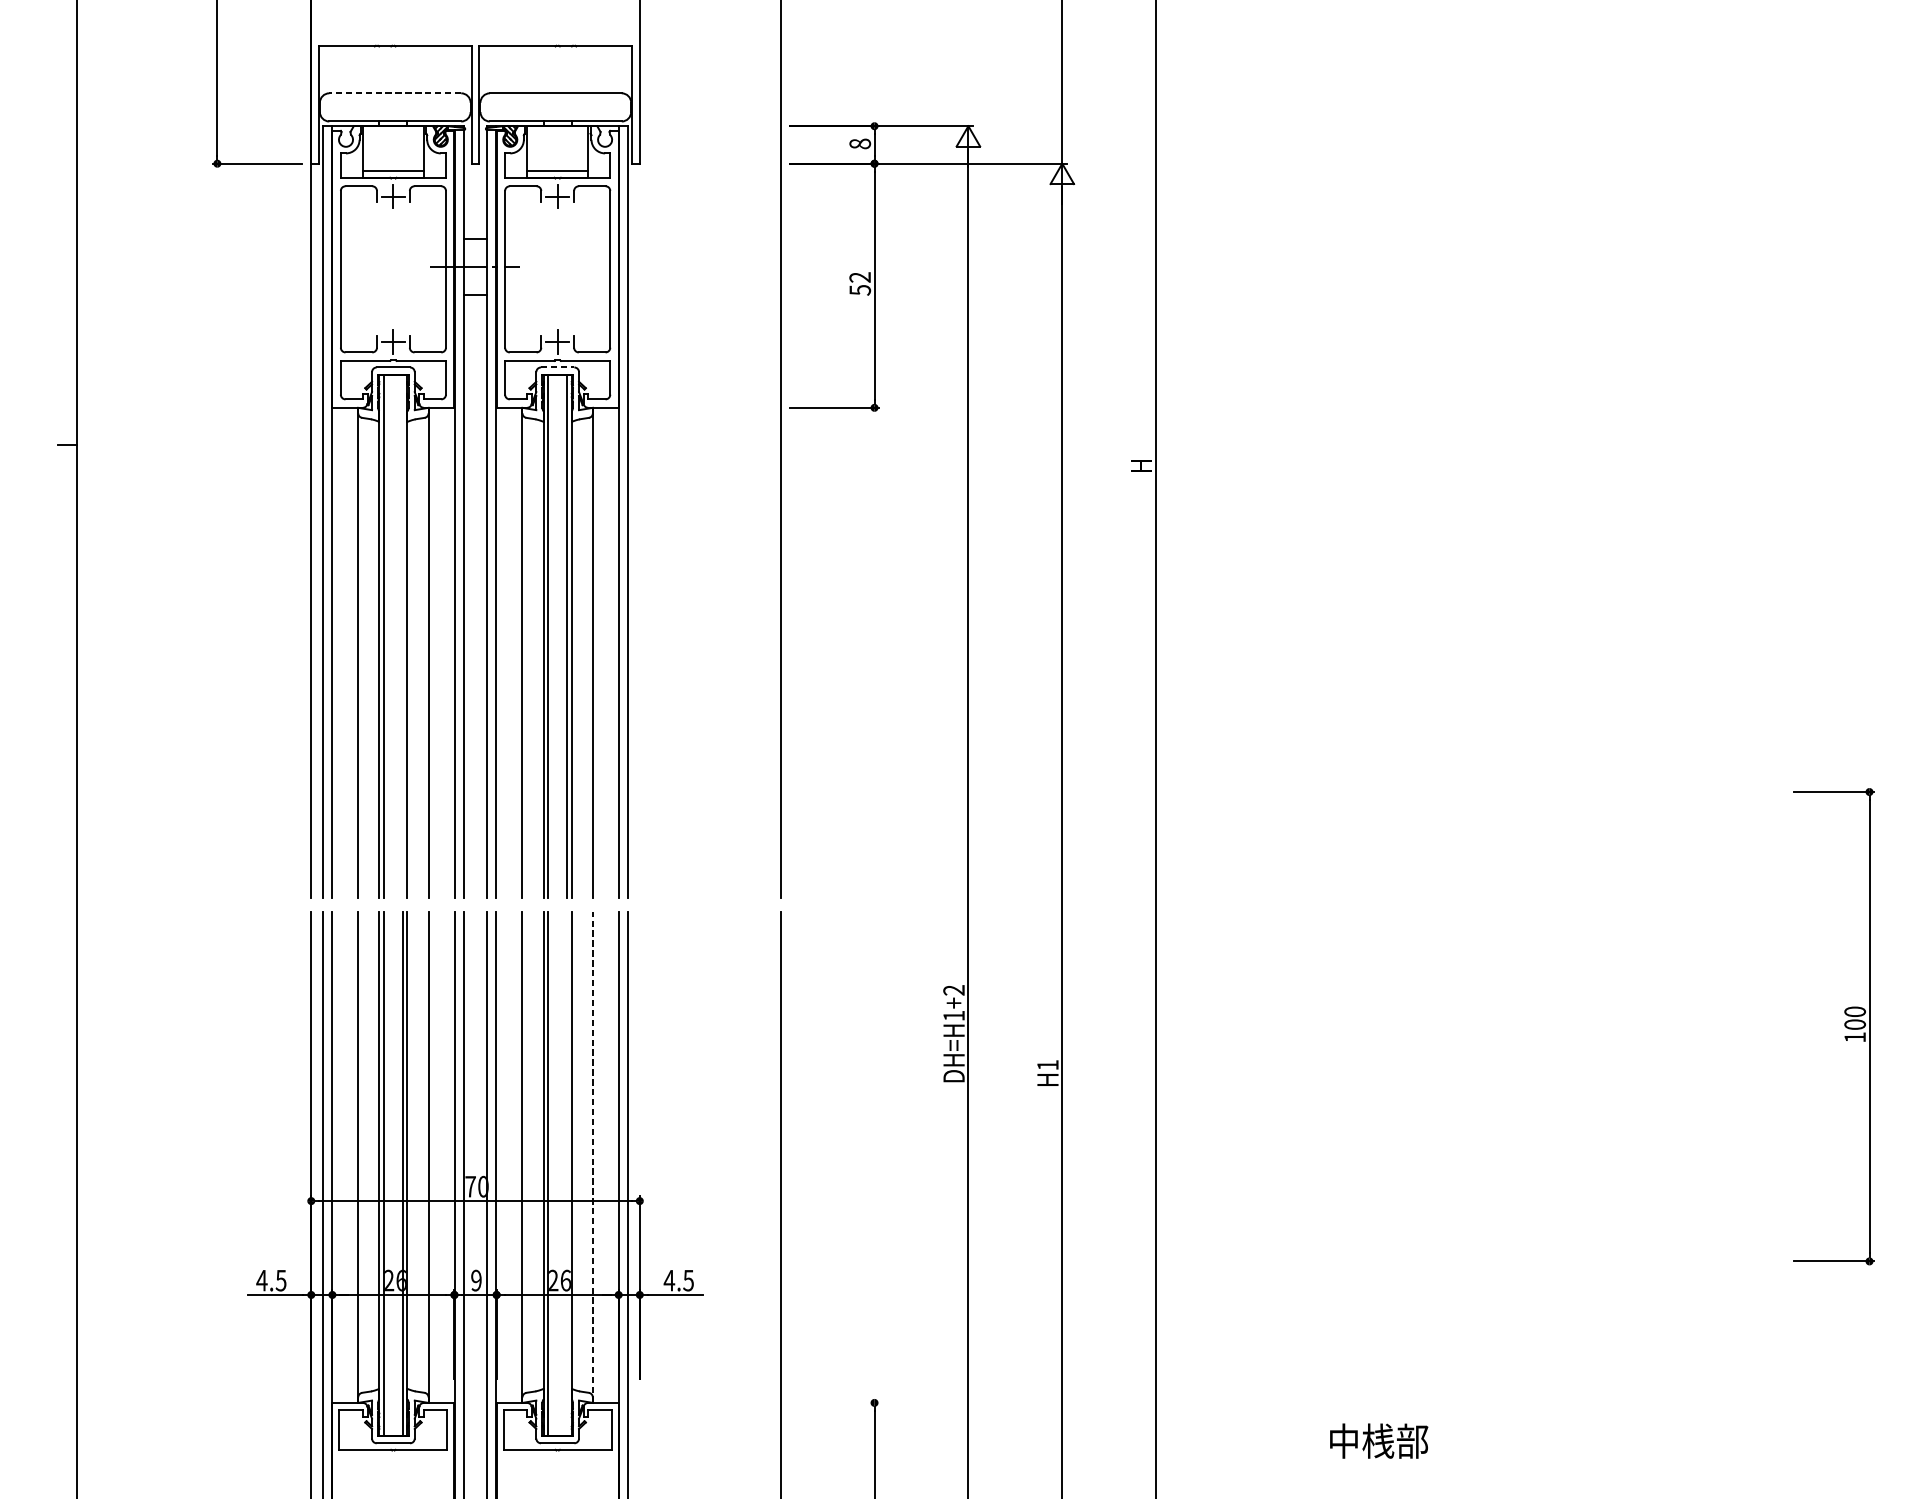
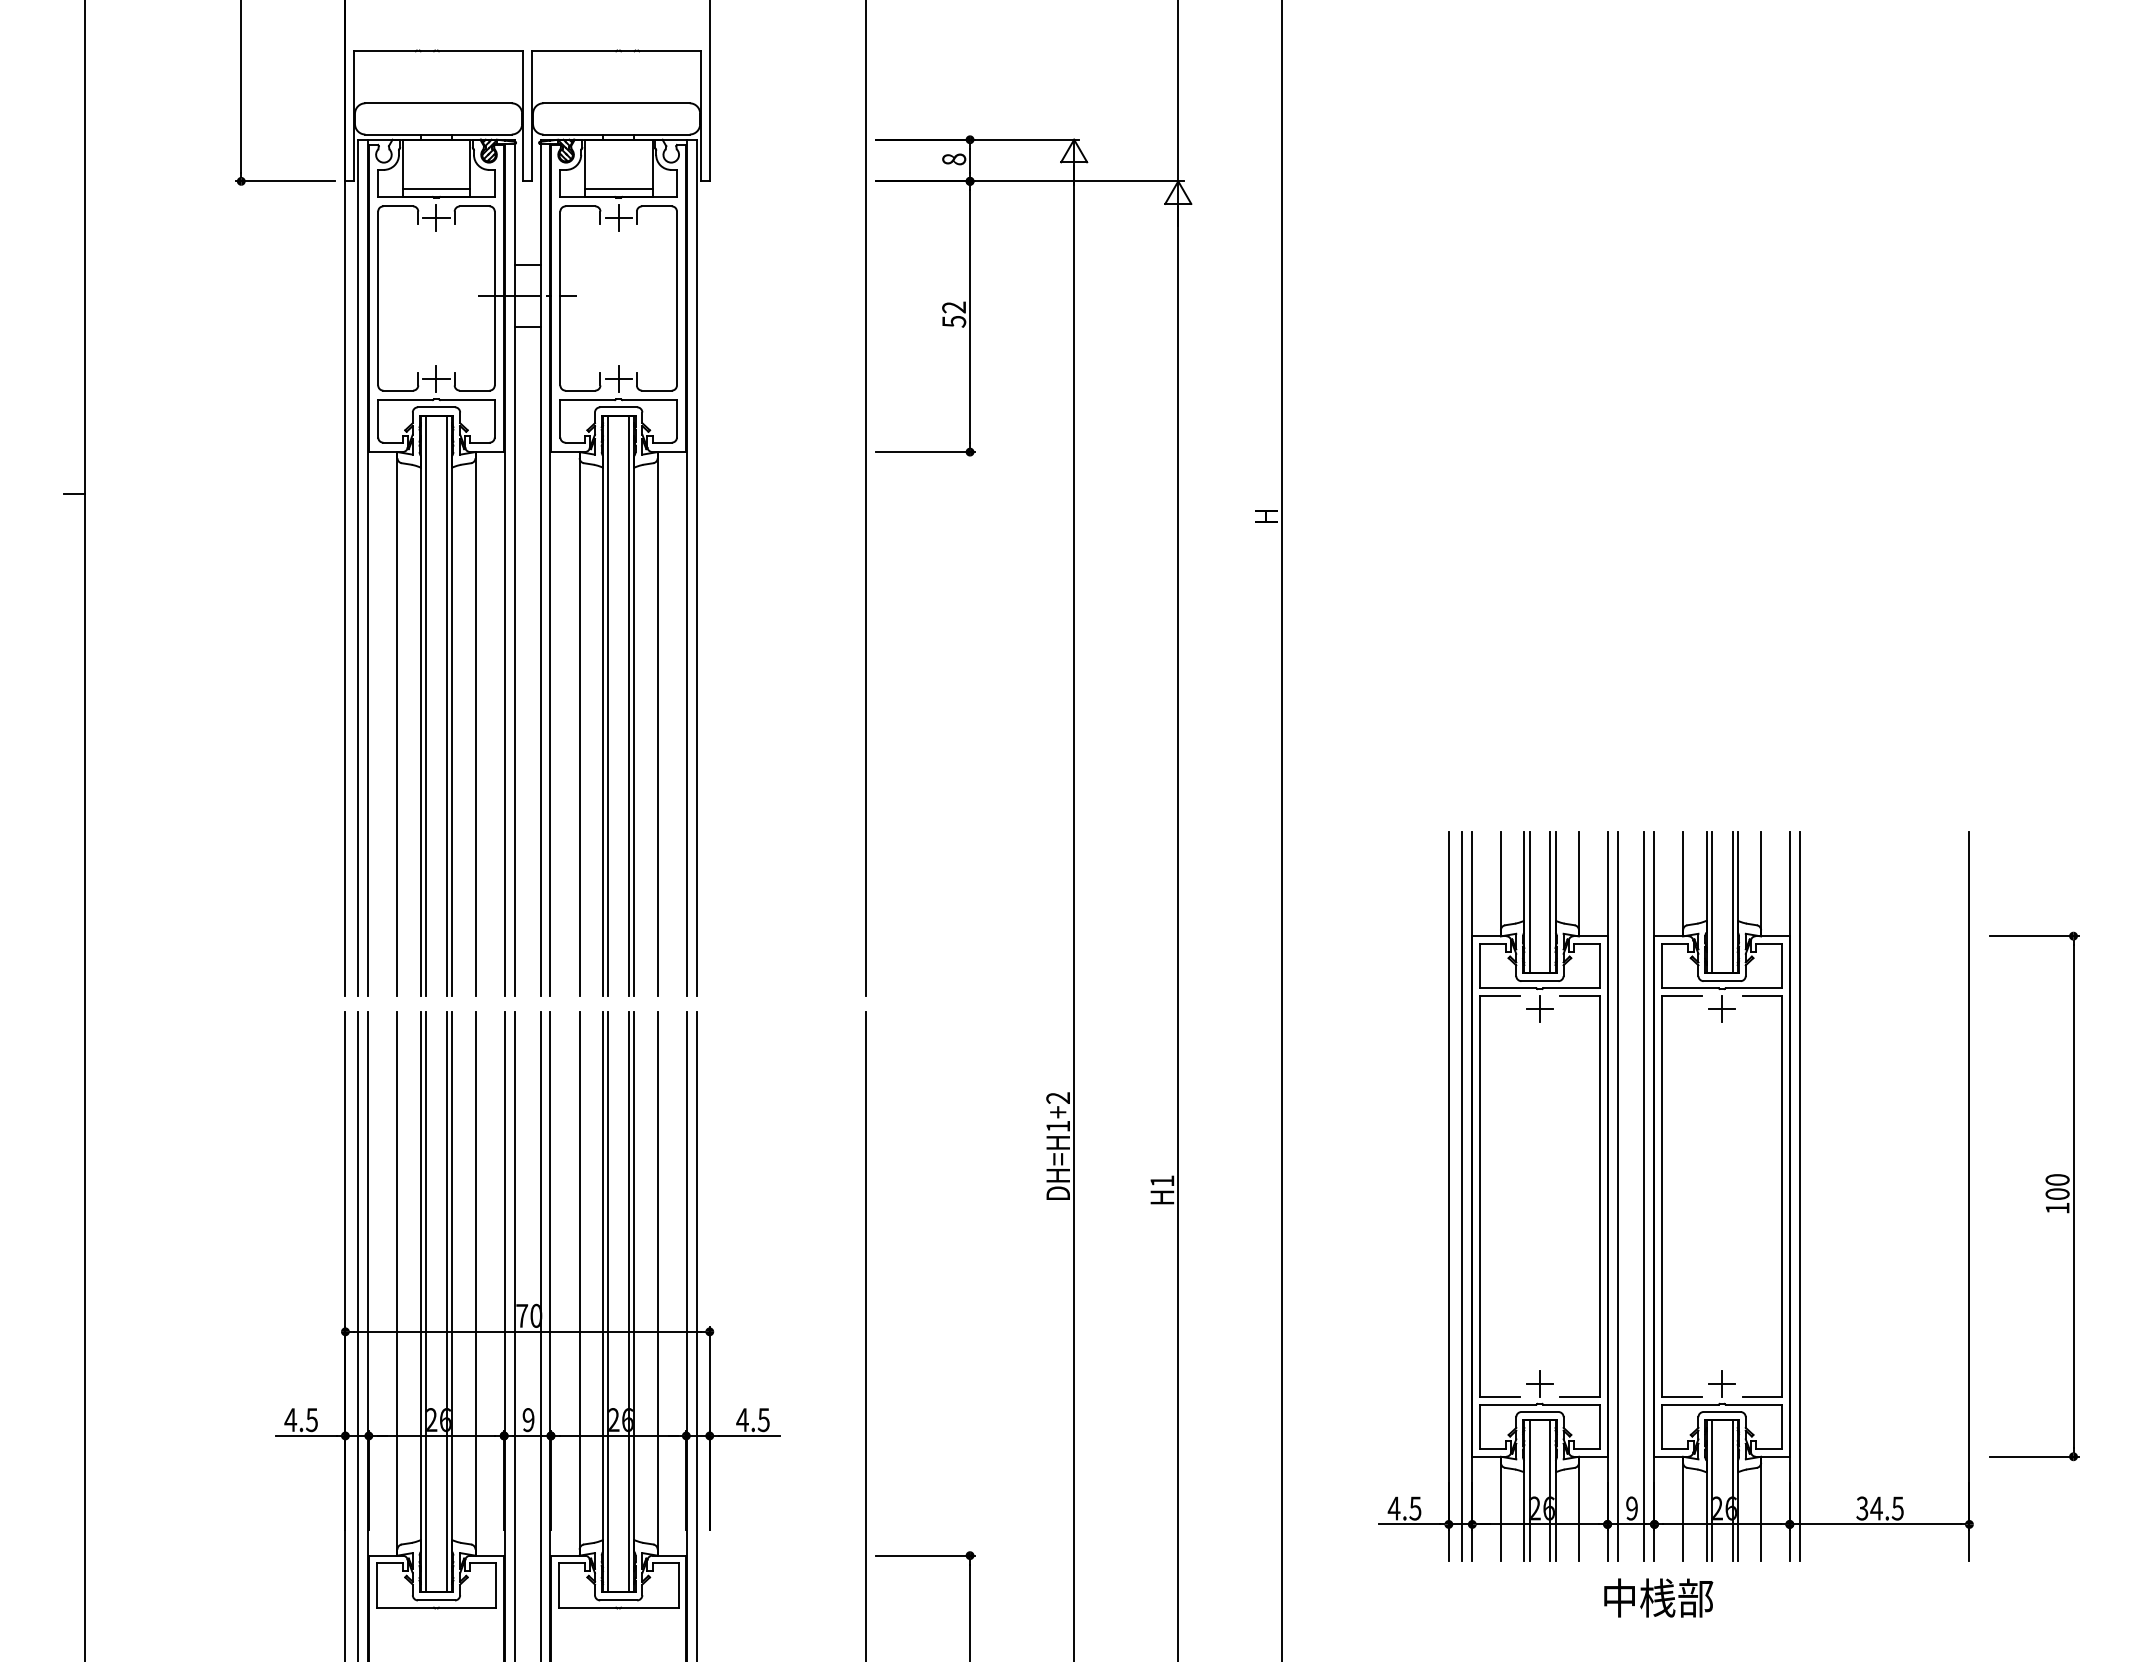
line: (395, 93) -> (438, 103), dashed -> solid
line: (558, 367) -> (619, 407), dashed -> solid
line: (402, 636) -> (446, 705), added
part: (1844, 1025) -> (2045, 1195), moved
part: (1510, 1079) -> (1675, 1196), added
line: (592, 1157) -> (657, 1283), dashed -> solid
line: (567, 1173) -> (629, 1301), added
line: (834, 1402) -> (925, 1555), added
text: (1378, 1440) -> (1658, 1597), moved

